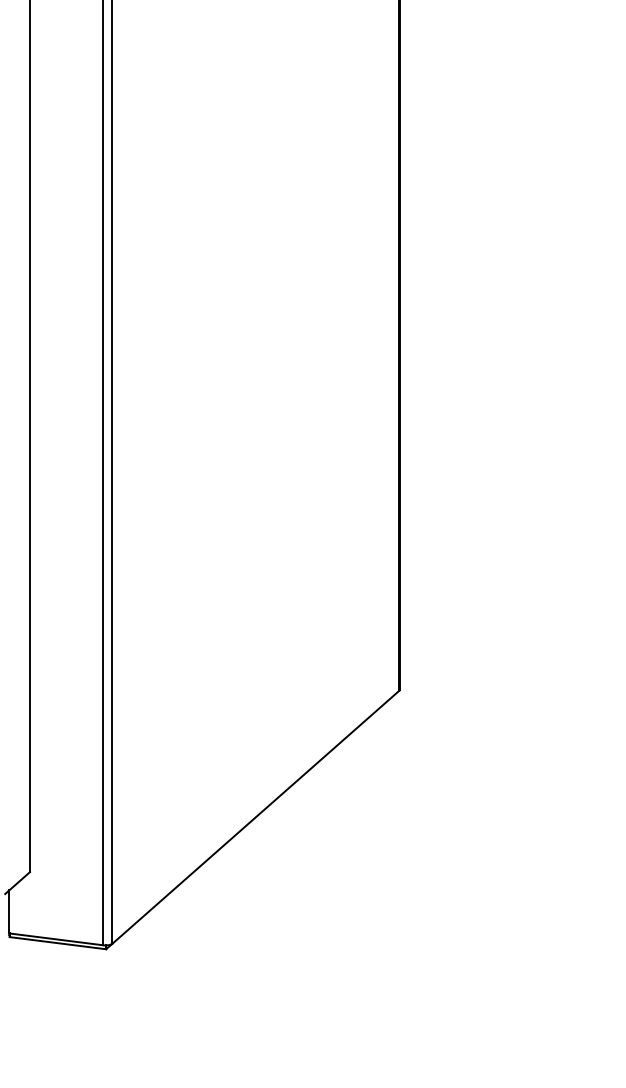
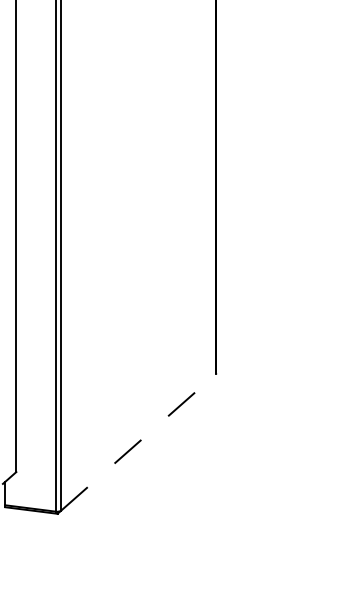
line: (255, 817) -> (138, 442), solid -> dashed

